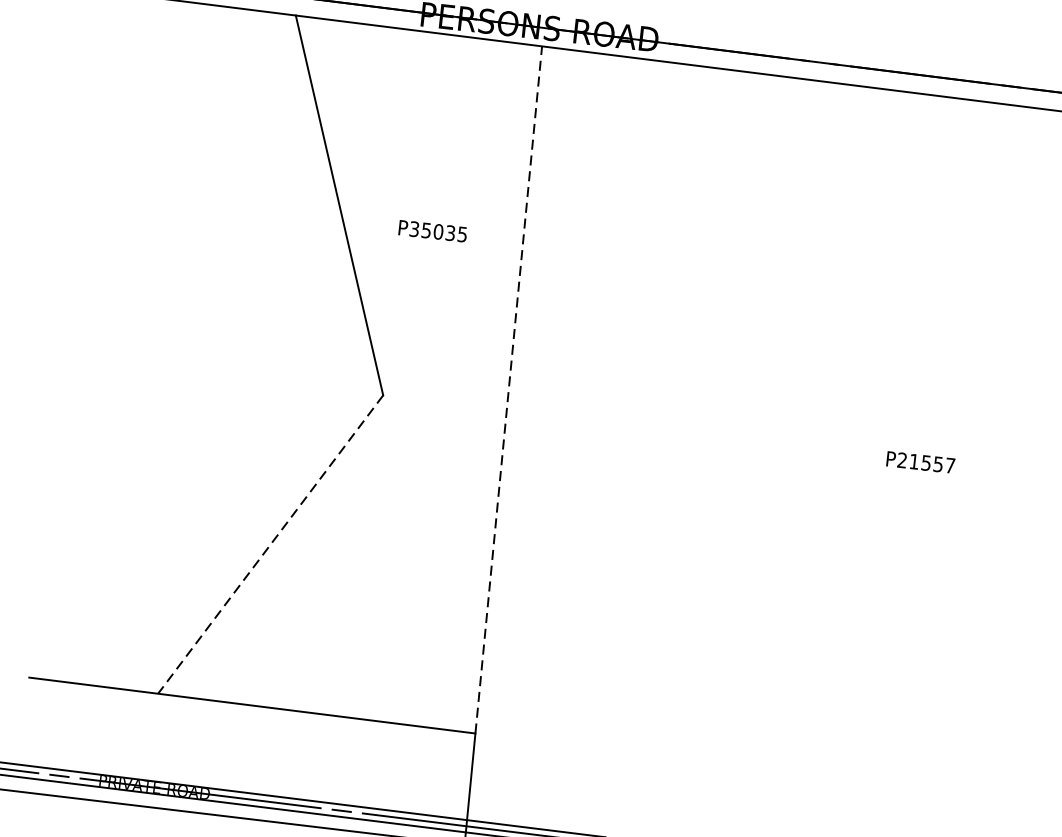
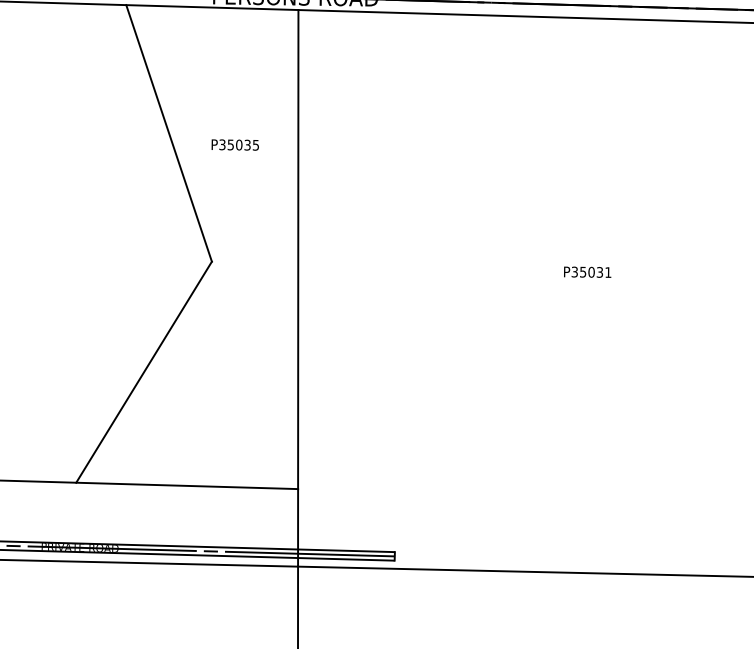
line: (509, 389) -> (298, 249), dashed -> solid
text: (926, 461) -> (591, 271), P21557 -> P35031
line: (271, 545) -> (144, 372), dashed -> solid

